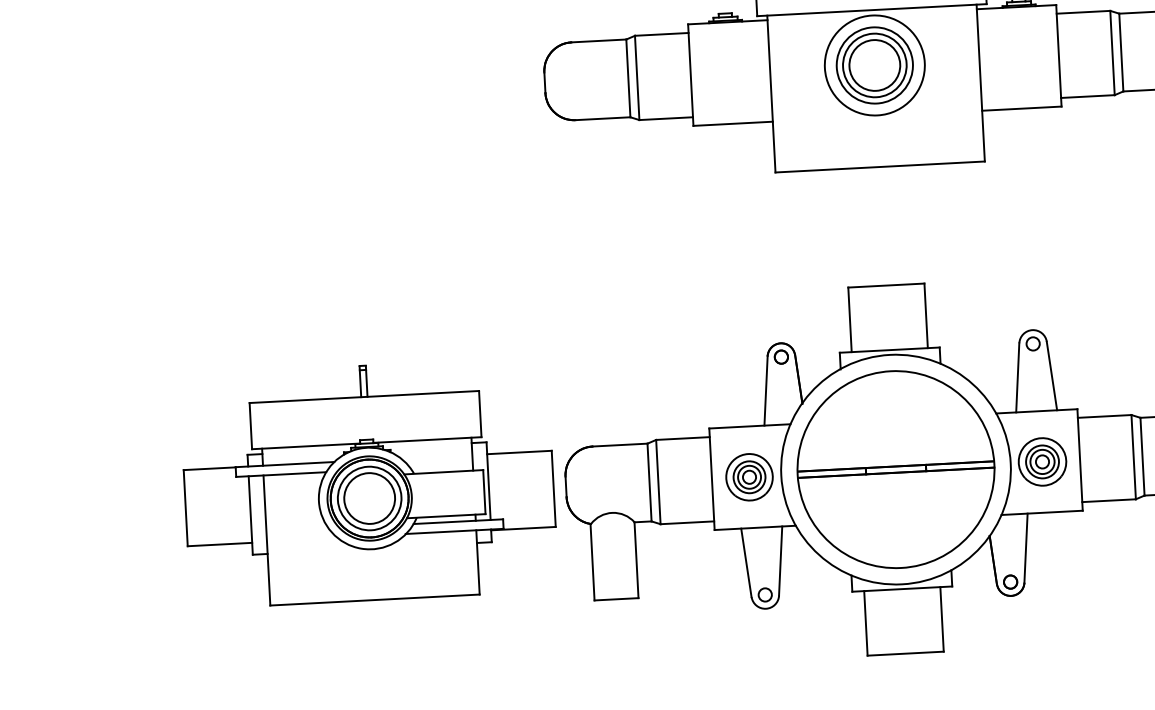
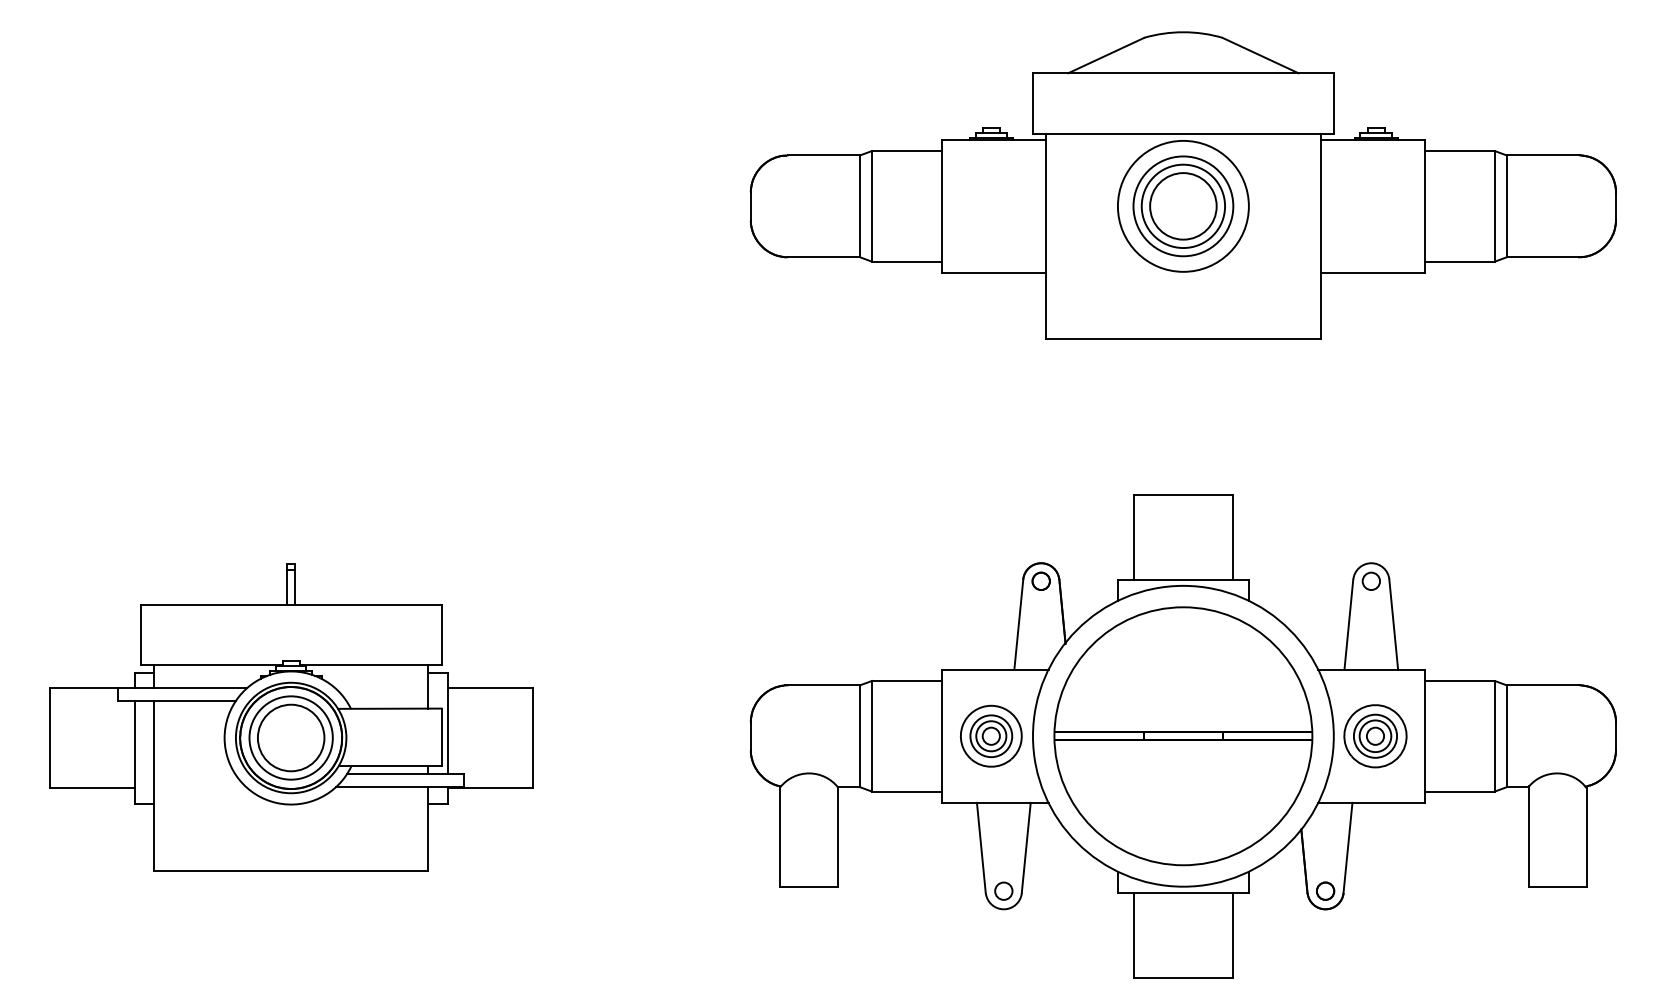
part: (369, 482) -> (291, 717), moved

